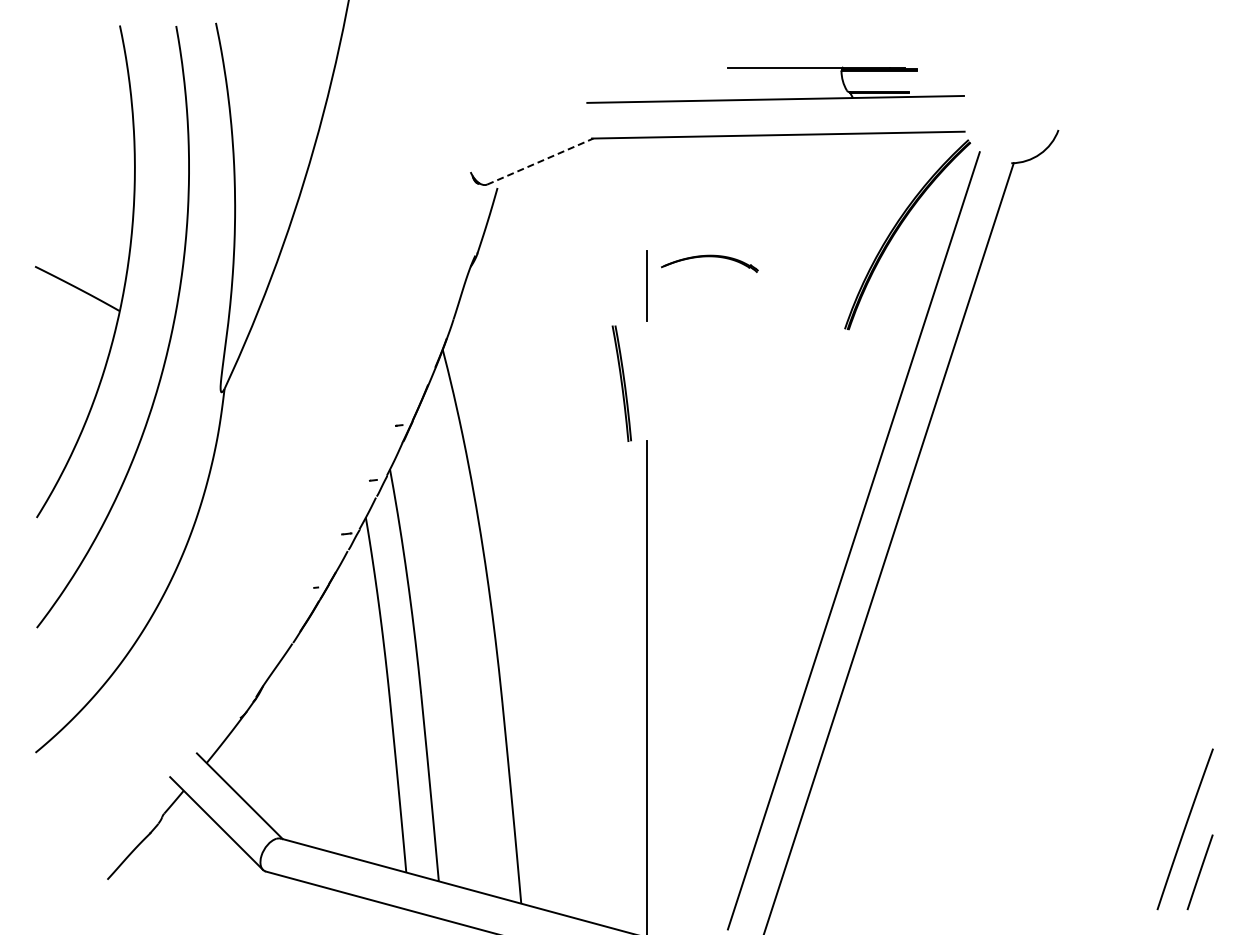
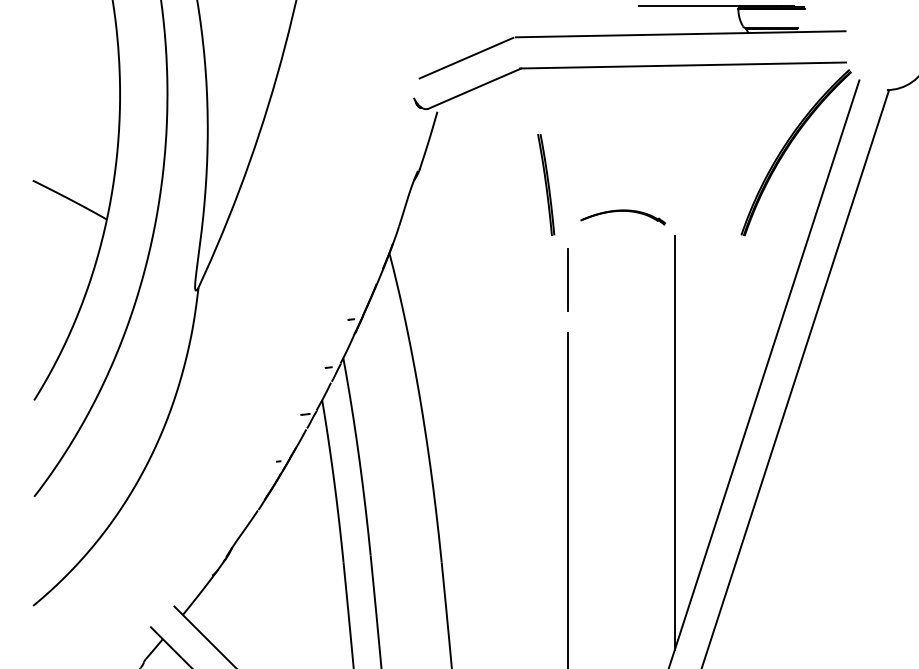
line: (530, 126) -> (466, 57), added
line: (540, 161) -> (474, 88), dashed -> solid
part: (709, 263) -> (622, 217), moved
line: (646, 285) -> (567, 279), moved
part: (621, 383) -> (545, 184), moved
line: (768, 566) -> (674, 442), added

